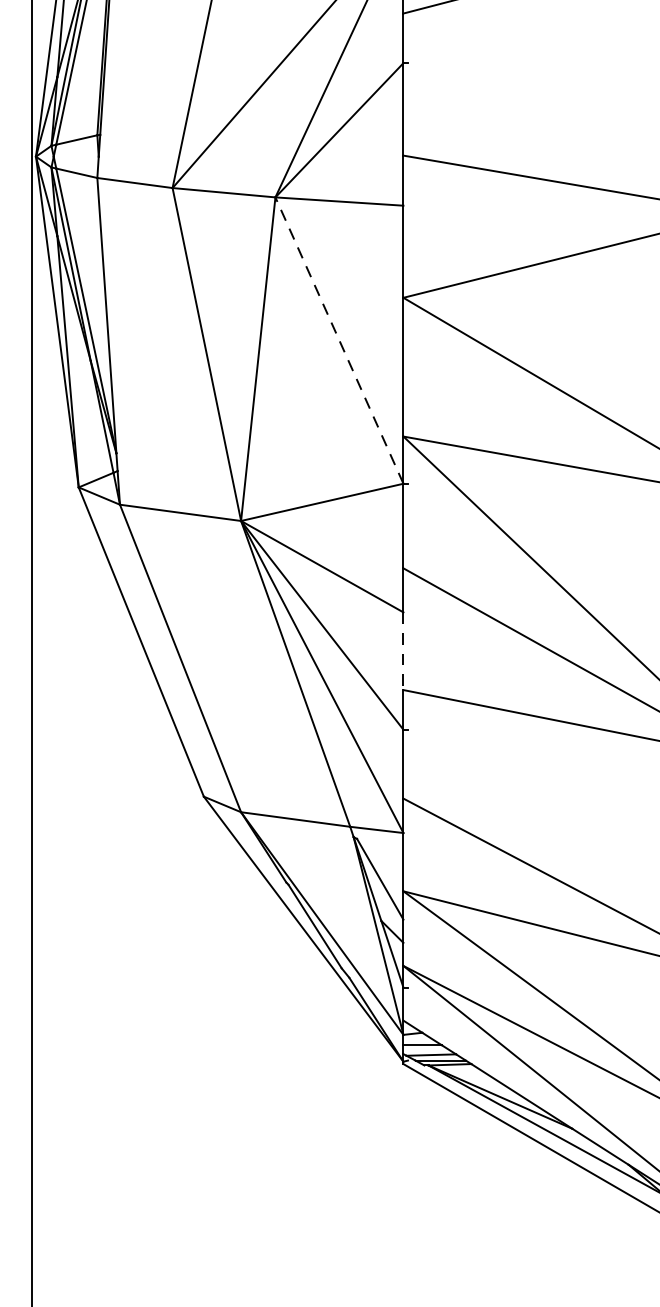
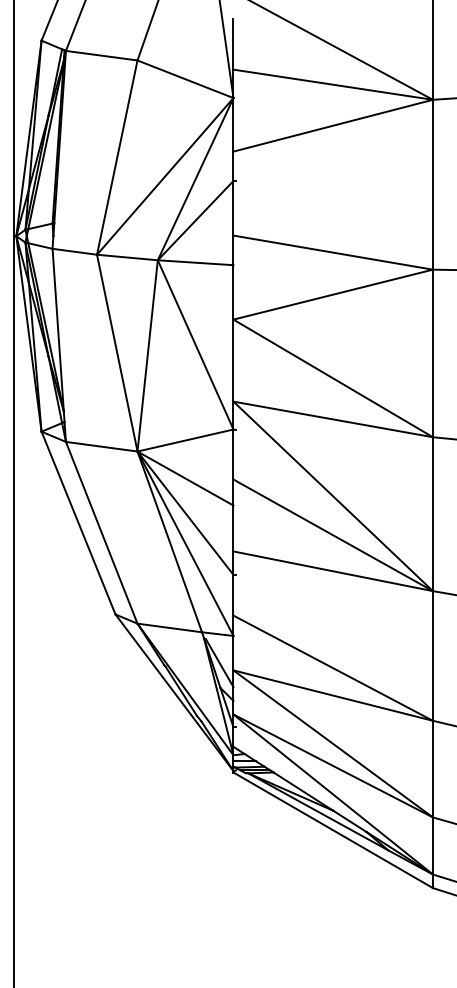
line: (339, 339) -> (195, 344), dashed -> solid
line: (403, 651) -> (233, 528), dashed -> solid

